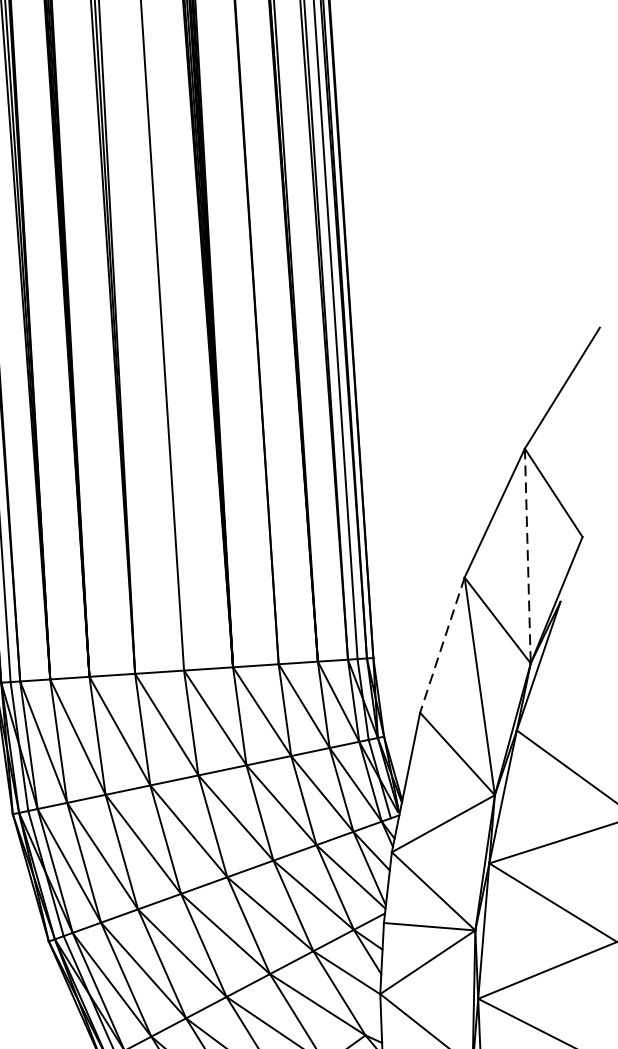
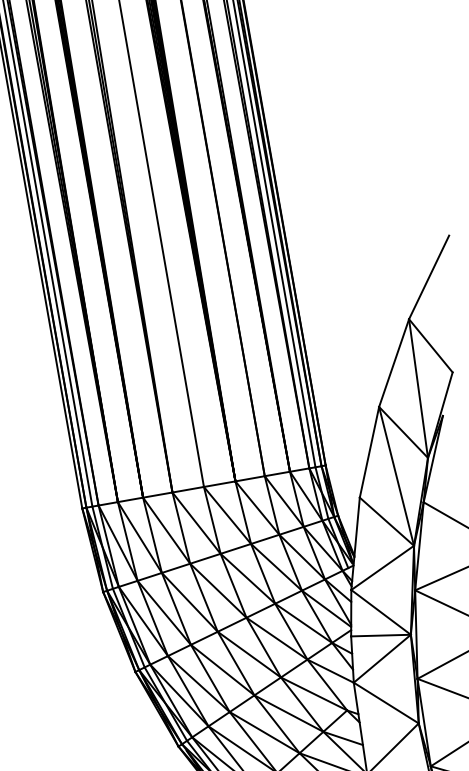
line: (527, 555) -> (418, 388), dashed -> solid
line: (442, 645) -> (369, 452), dashed -> solid

